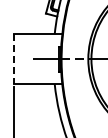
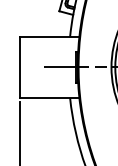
line: (14, 59) -> (20, 67), dashed -> solid

